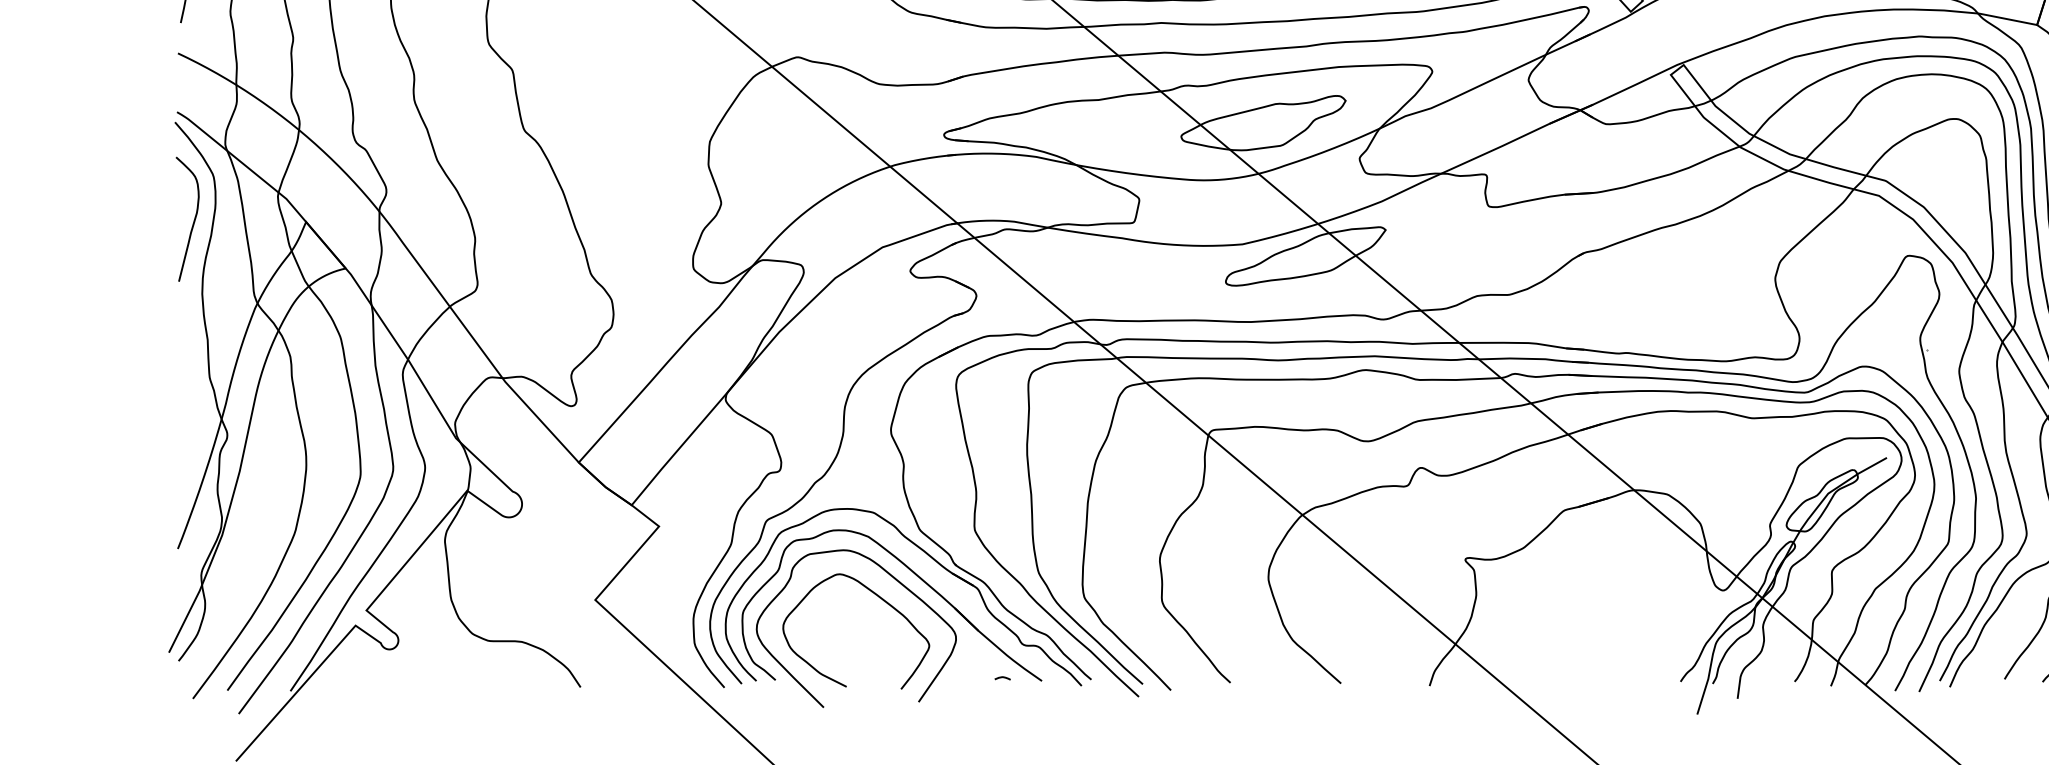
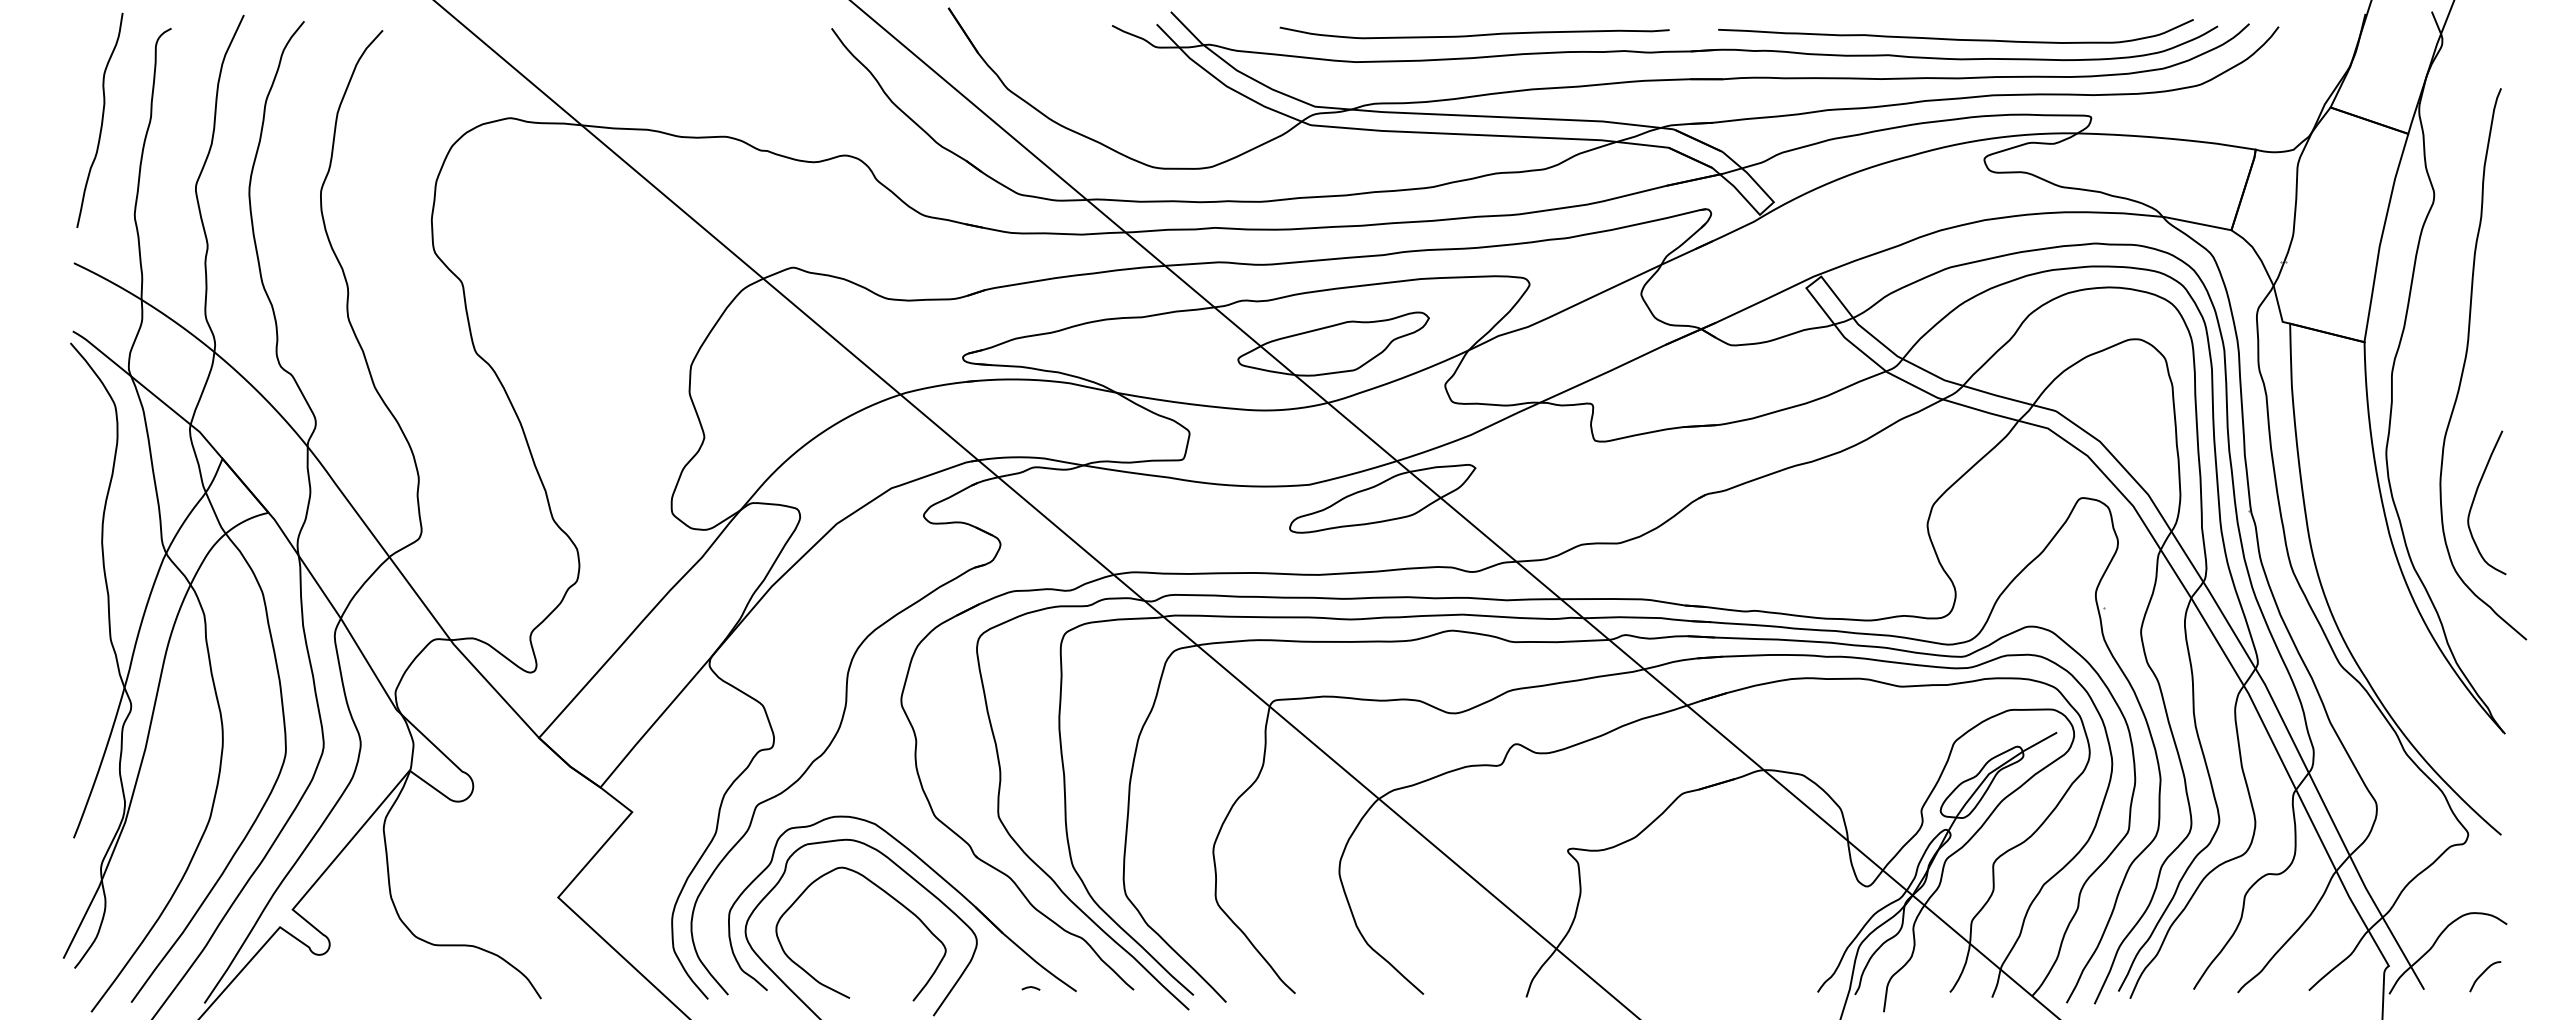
curve: (194, 219) -> (92, 455), removed
part: (932, 559) -> (949, 850), removed

